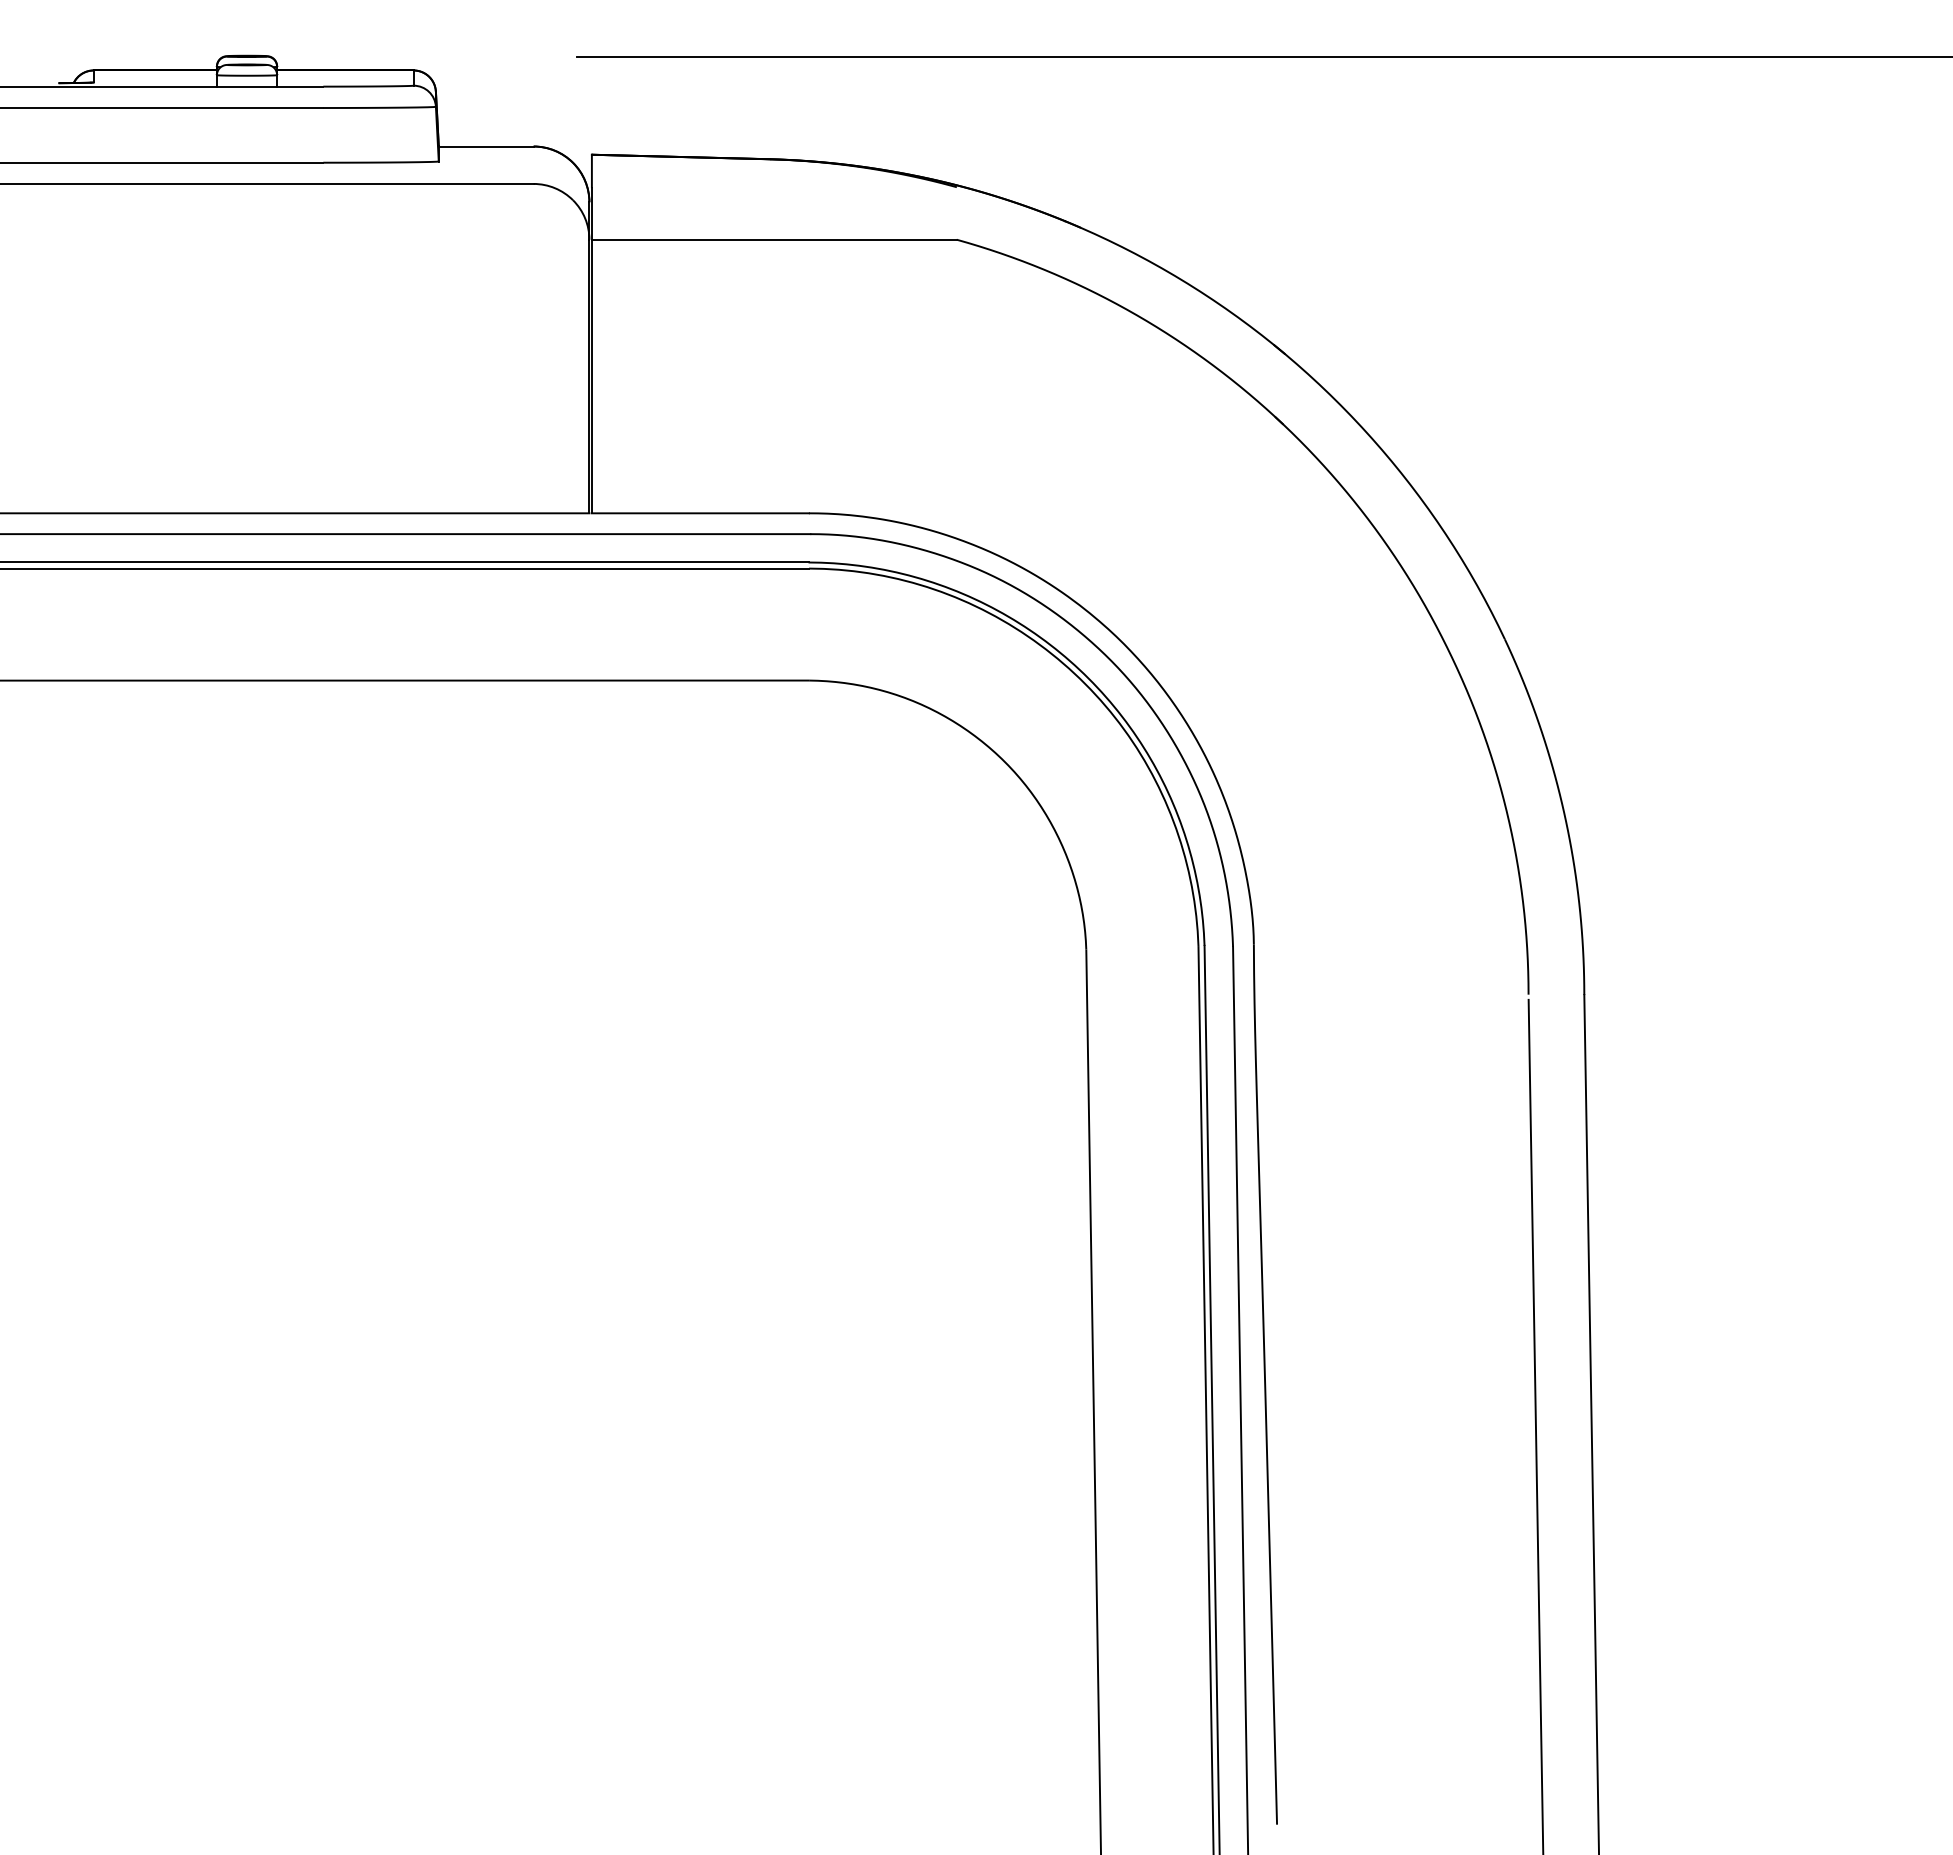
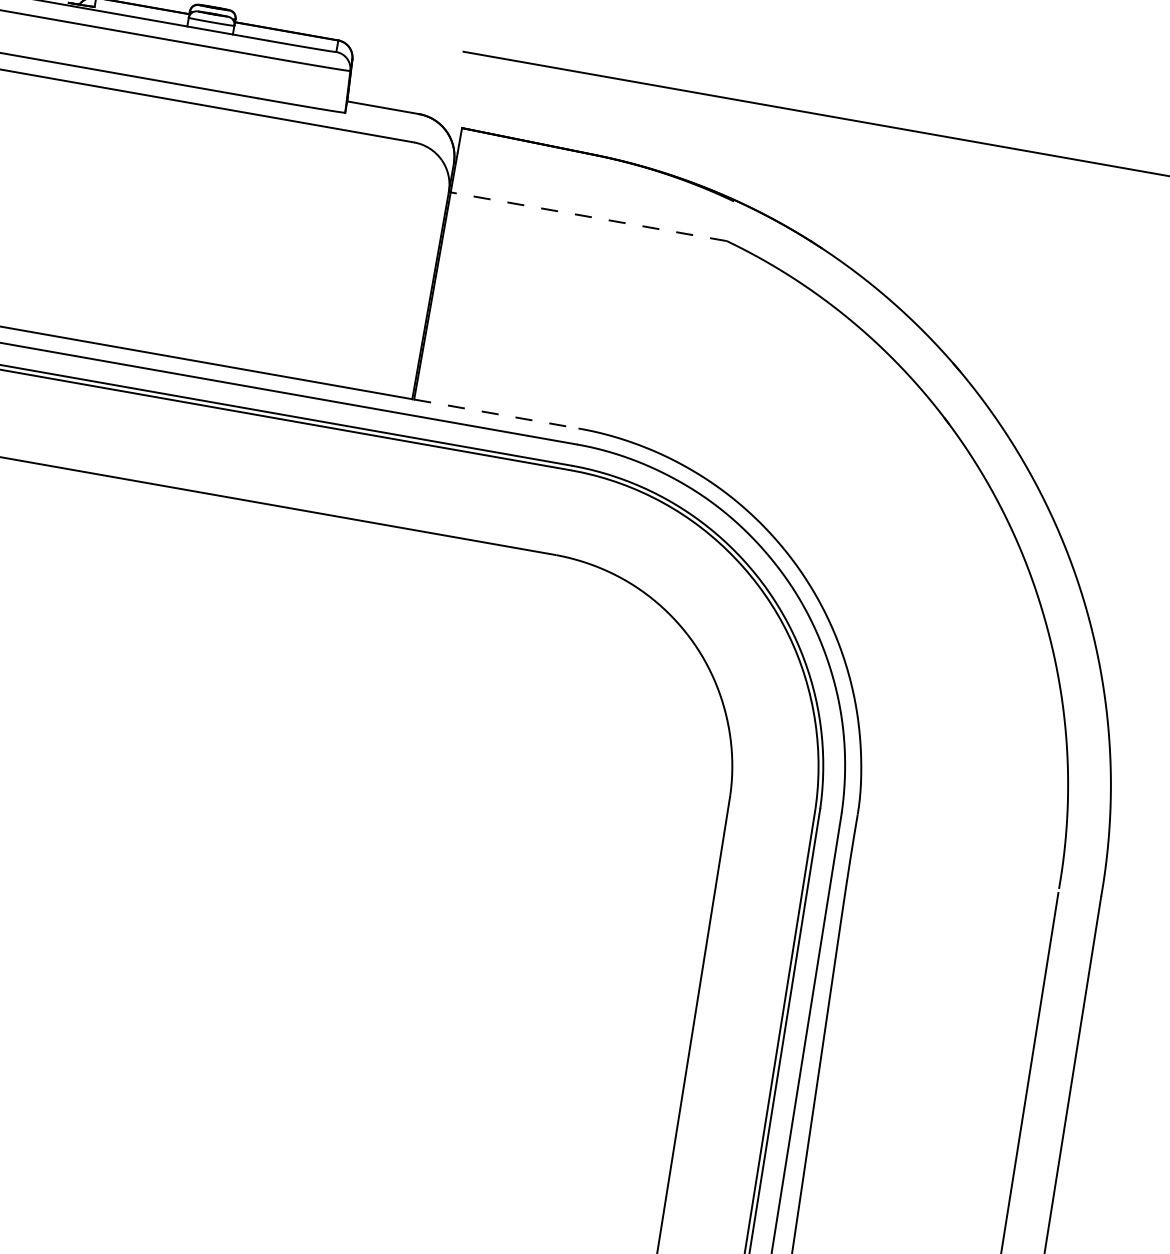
line: (773, 239) -> (588, 216), solid -> dashed
line: (700, 513) -> (496, 414), solid -> dashed

